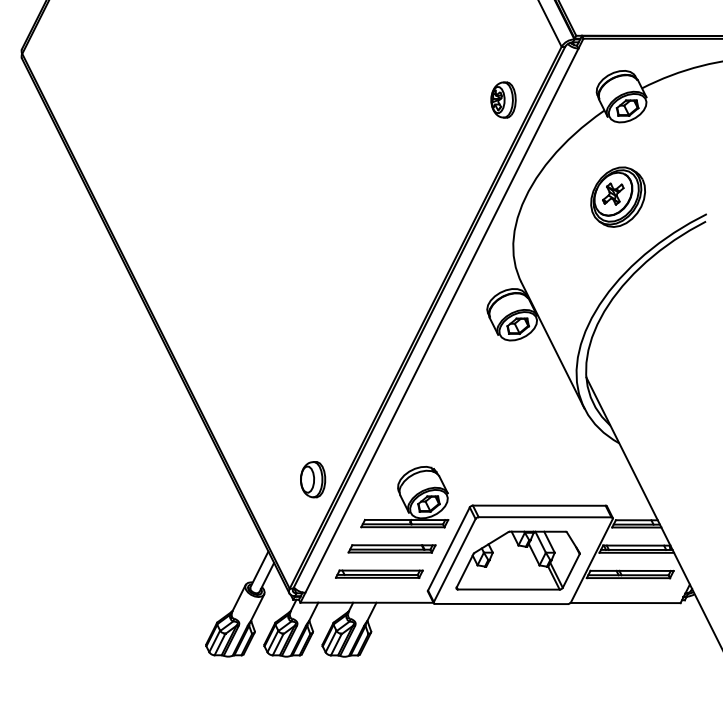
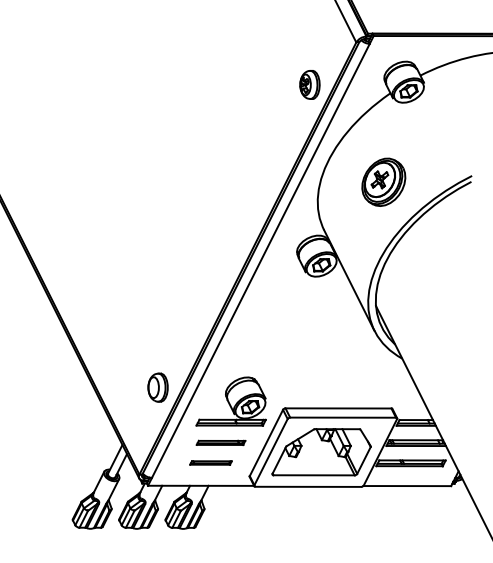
part: (617, 196) -> (383, 181), moved
part: (391, 548) -> (220, 442), size x0.7
part: (379, 573) -> (211, 462), size x0.6

